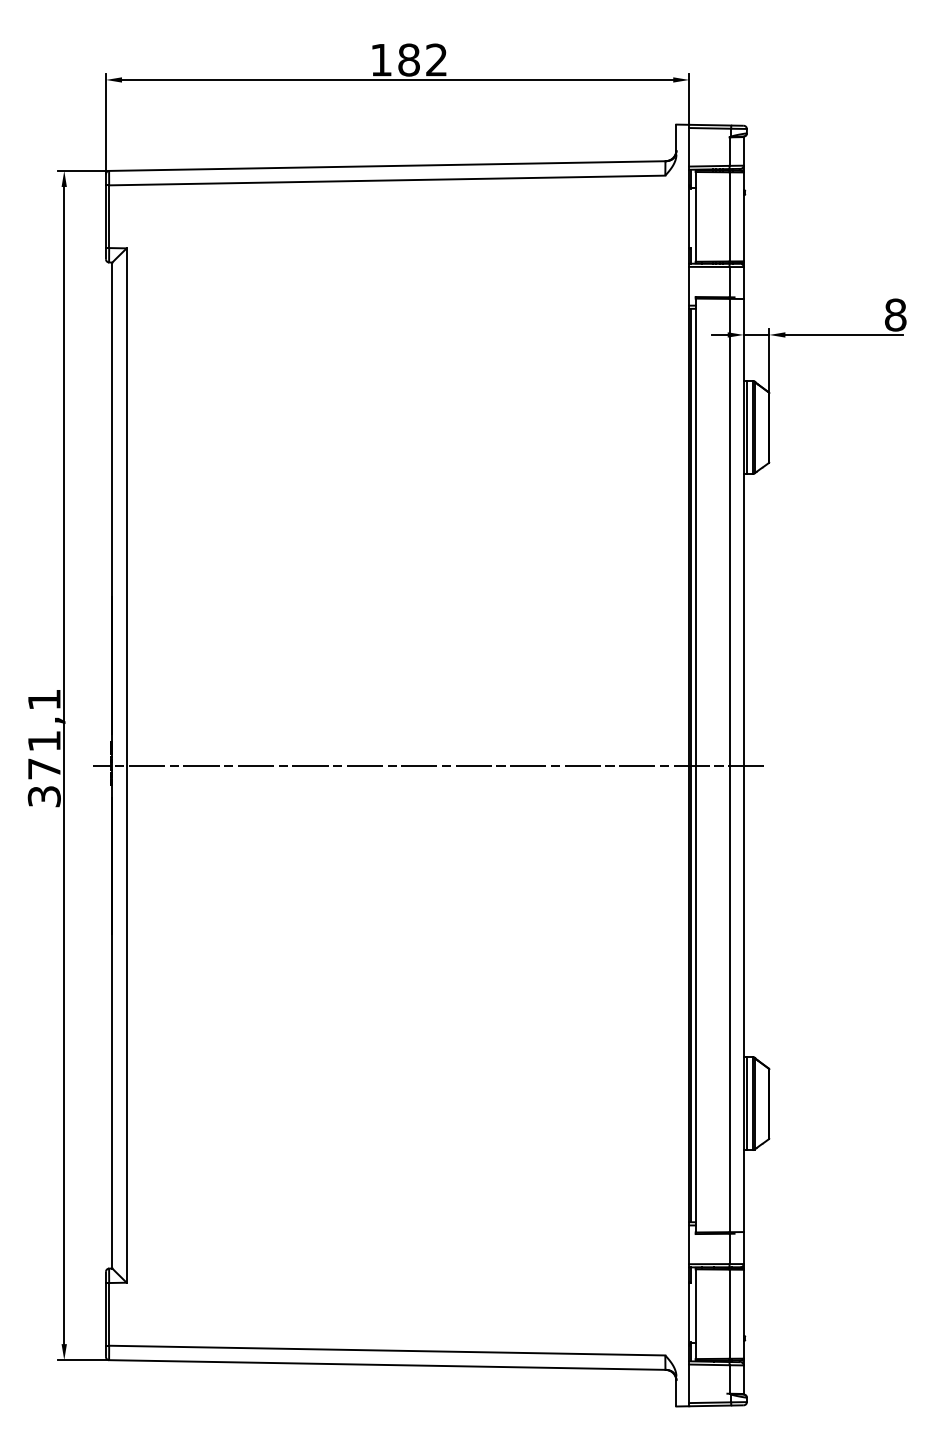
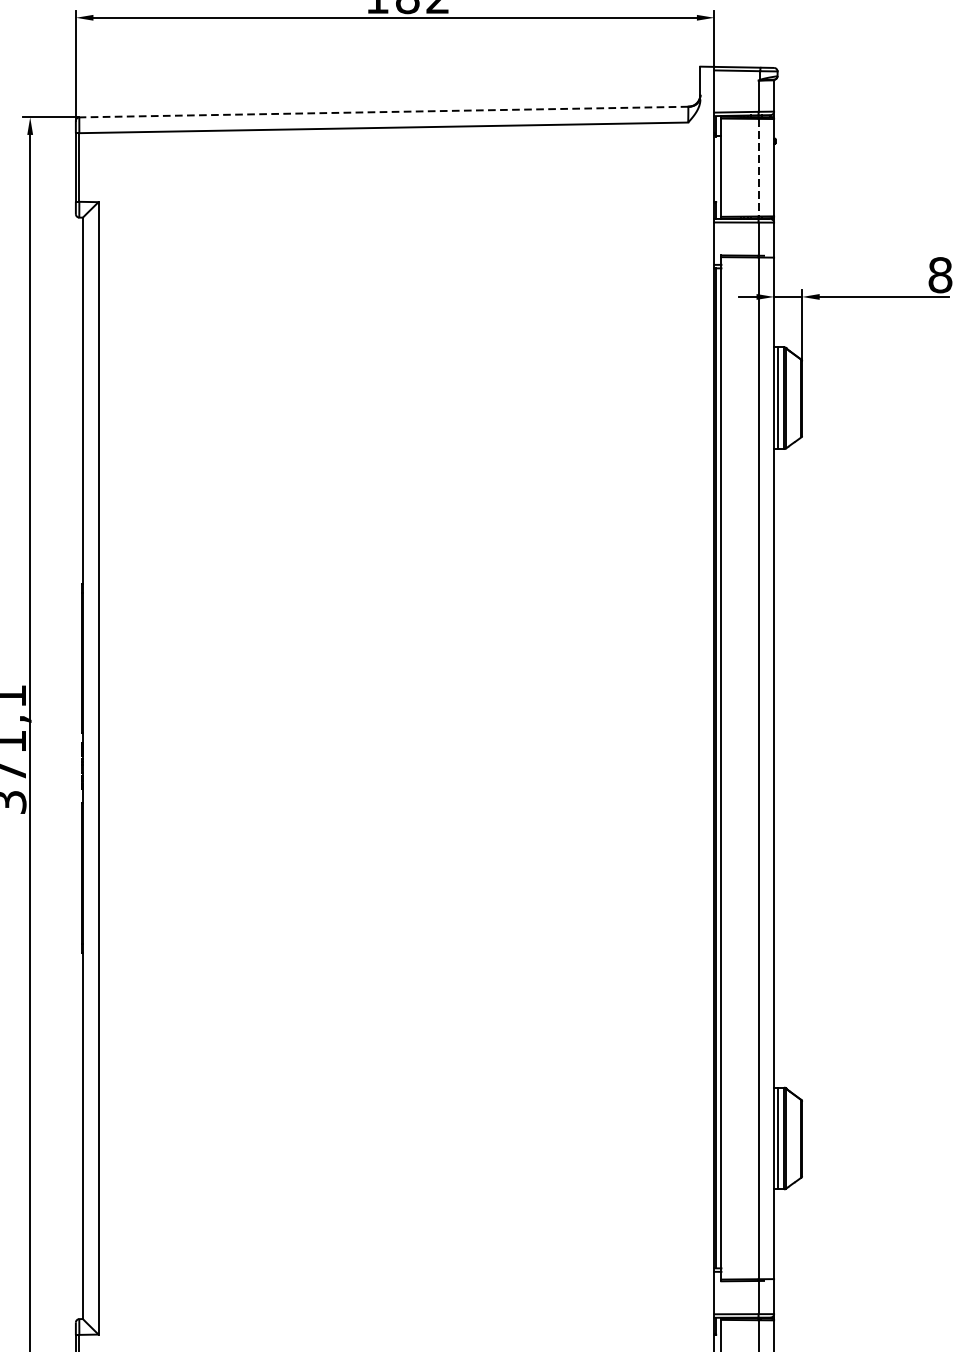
line: (386, 166) -> (382, 112), solid -> dashed
line: (729, 216) -> (758, 167), solid -> dashed
line: (428, 765) -> (428, 768), removed

